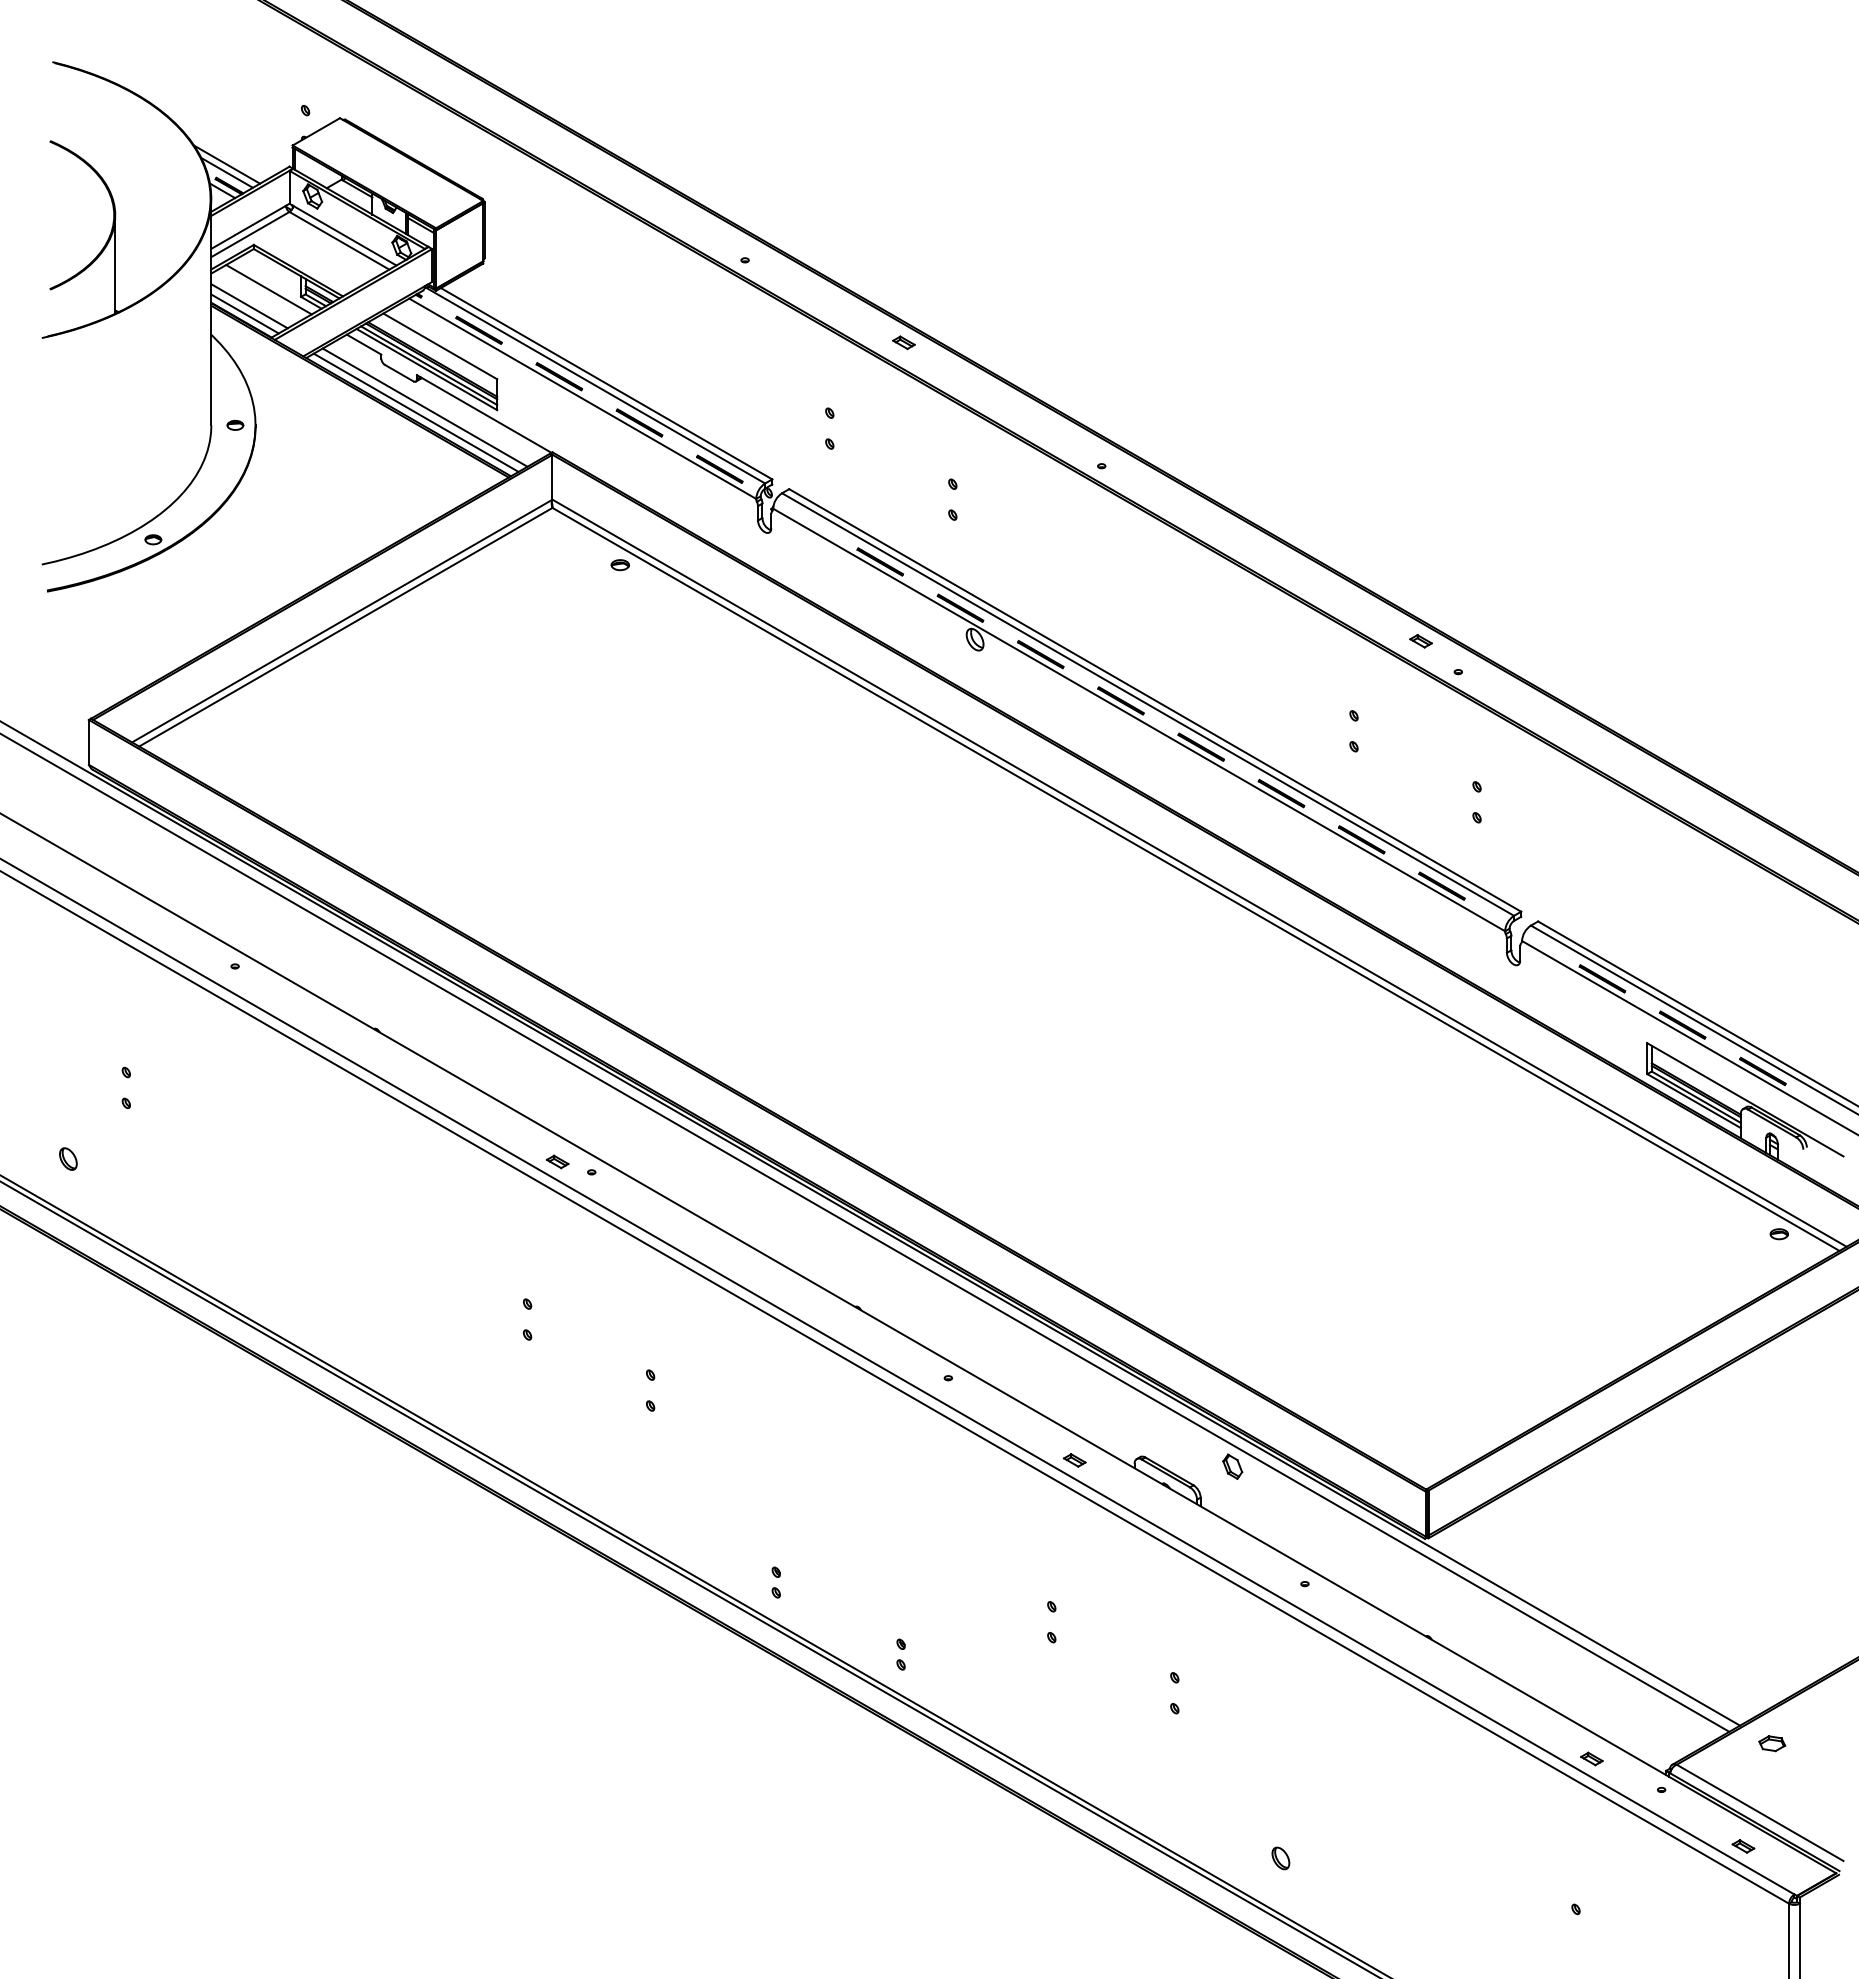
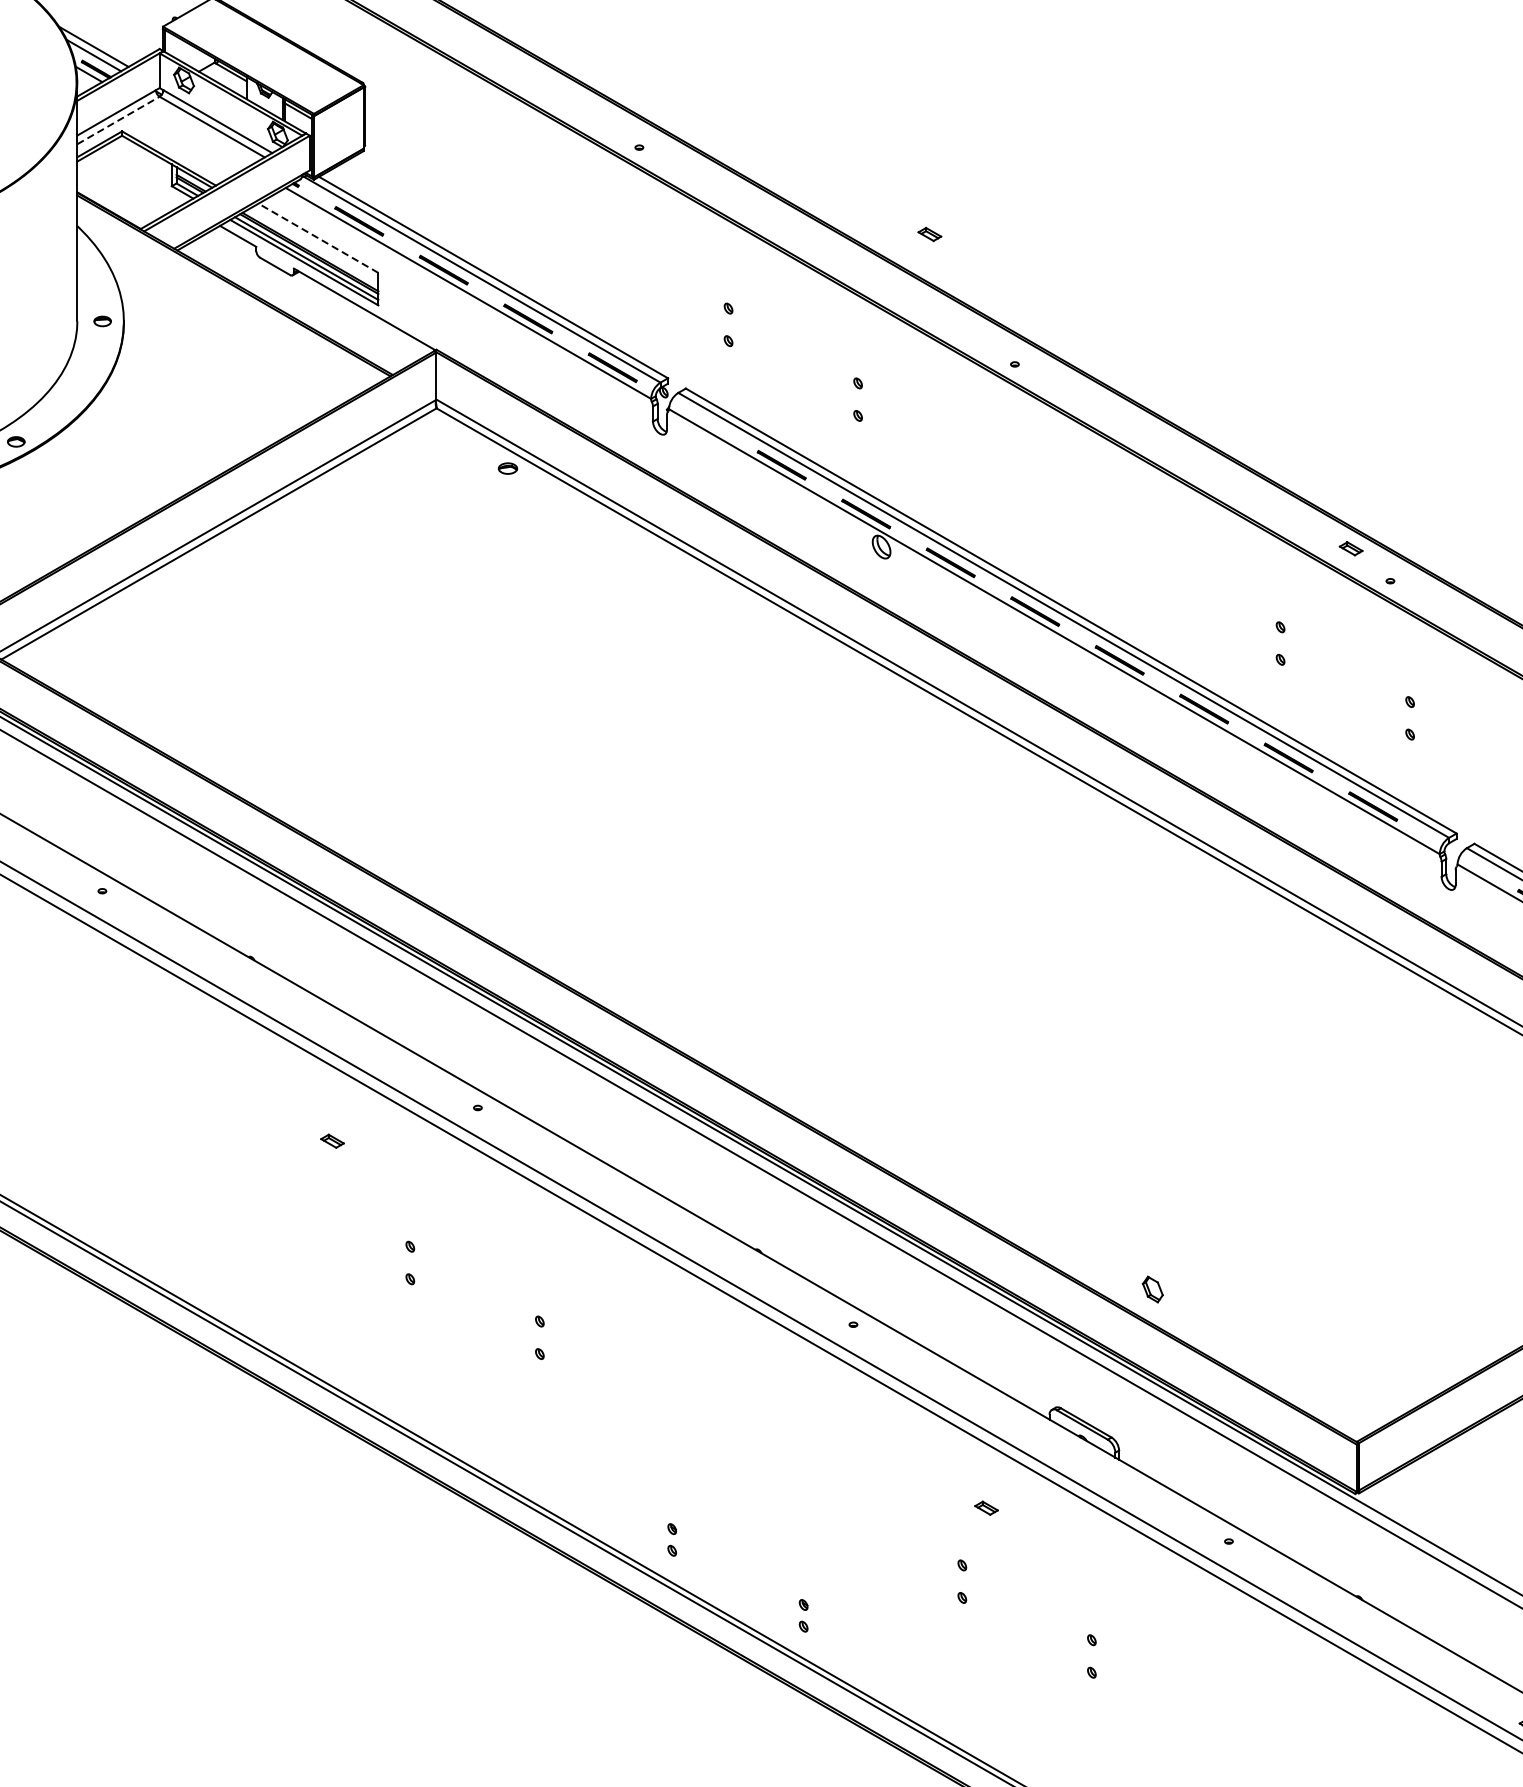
line: (250, 234) -> (118, 120), solid -> dashed
line: (268, 289) -> (137, 178), removed
line: (249, 306) -> (117, 196), removed
line: (244, 313) -> (112, 203), removed
part: (903, 342) -> (929, 234), moved
line: (440, 346) -> (318, 238), solid -> dashed
line: (424, 407) -> (301, 302), removed
line: (415, 412) -> (292, 307), removed
part: (557, 1161) -> (332, 1140), moved
part: (1074, 1460) -> (986, 1508), moved
part: (1232, 1466) -> (1152, 1289), moved

